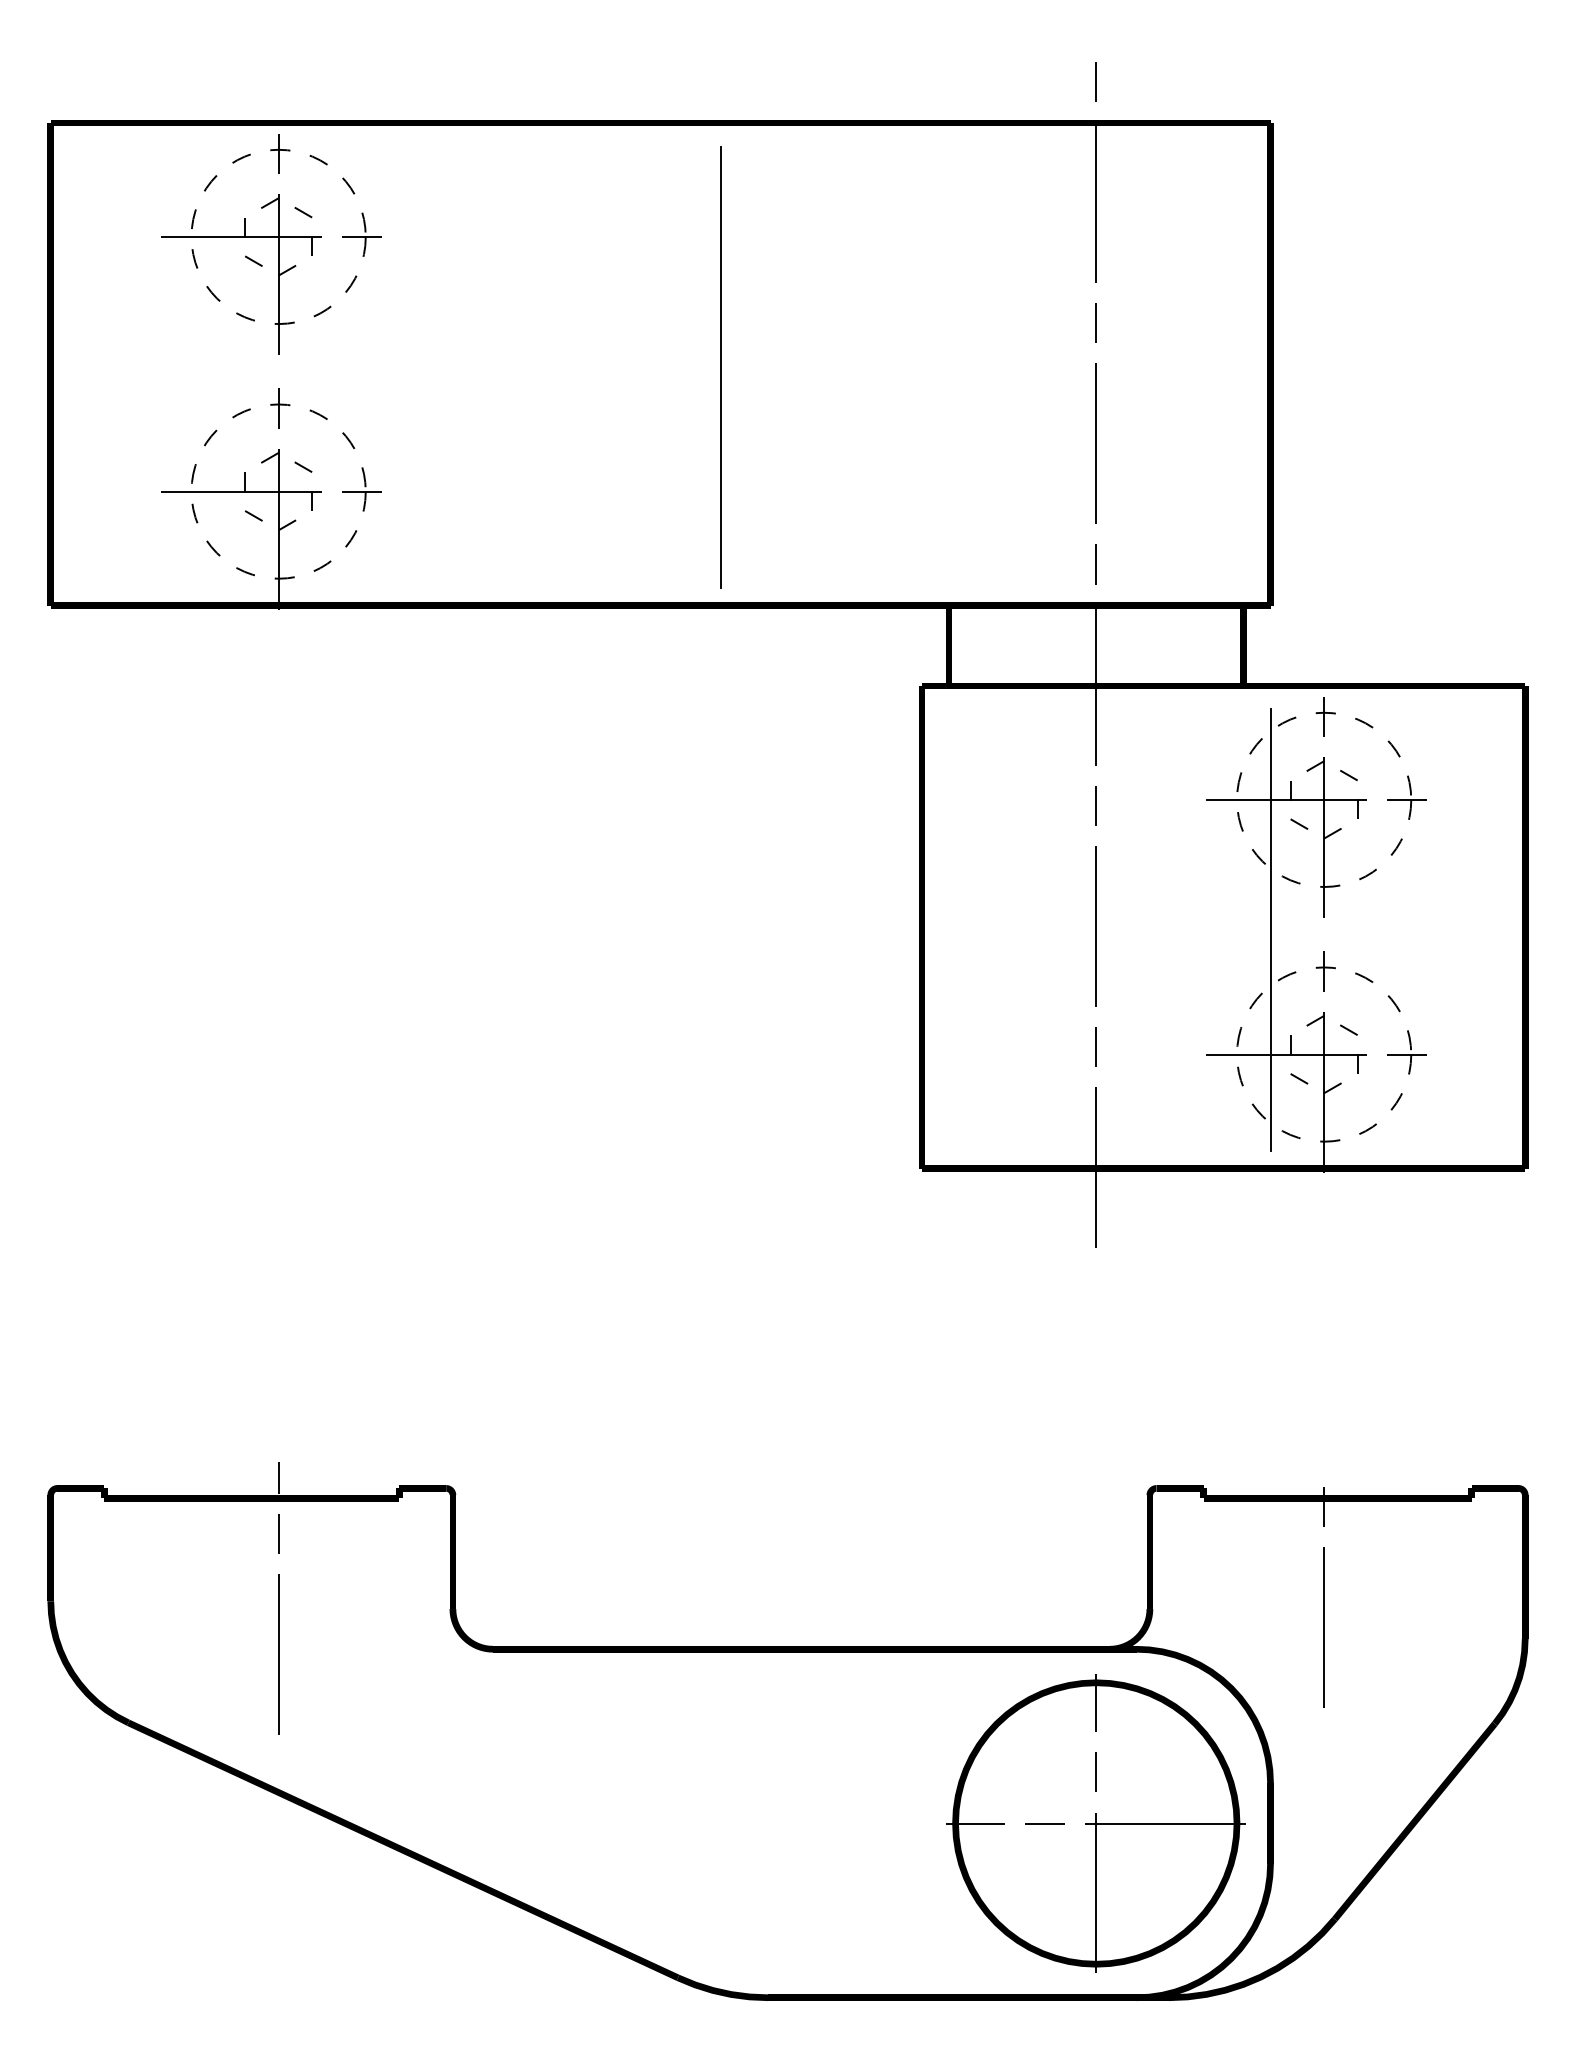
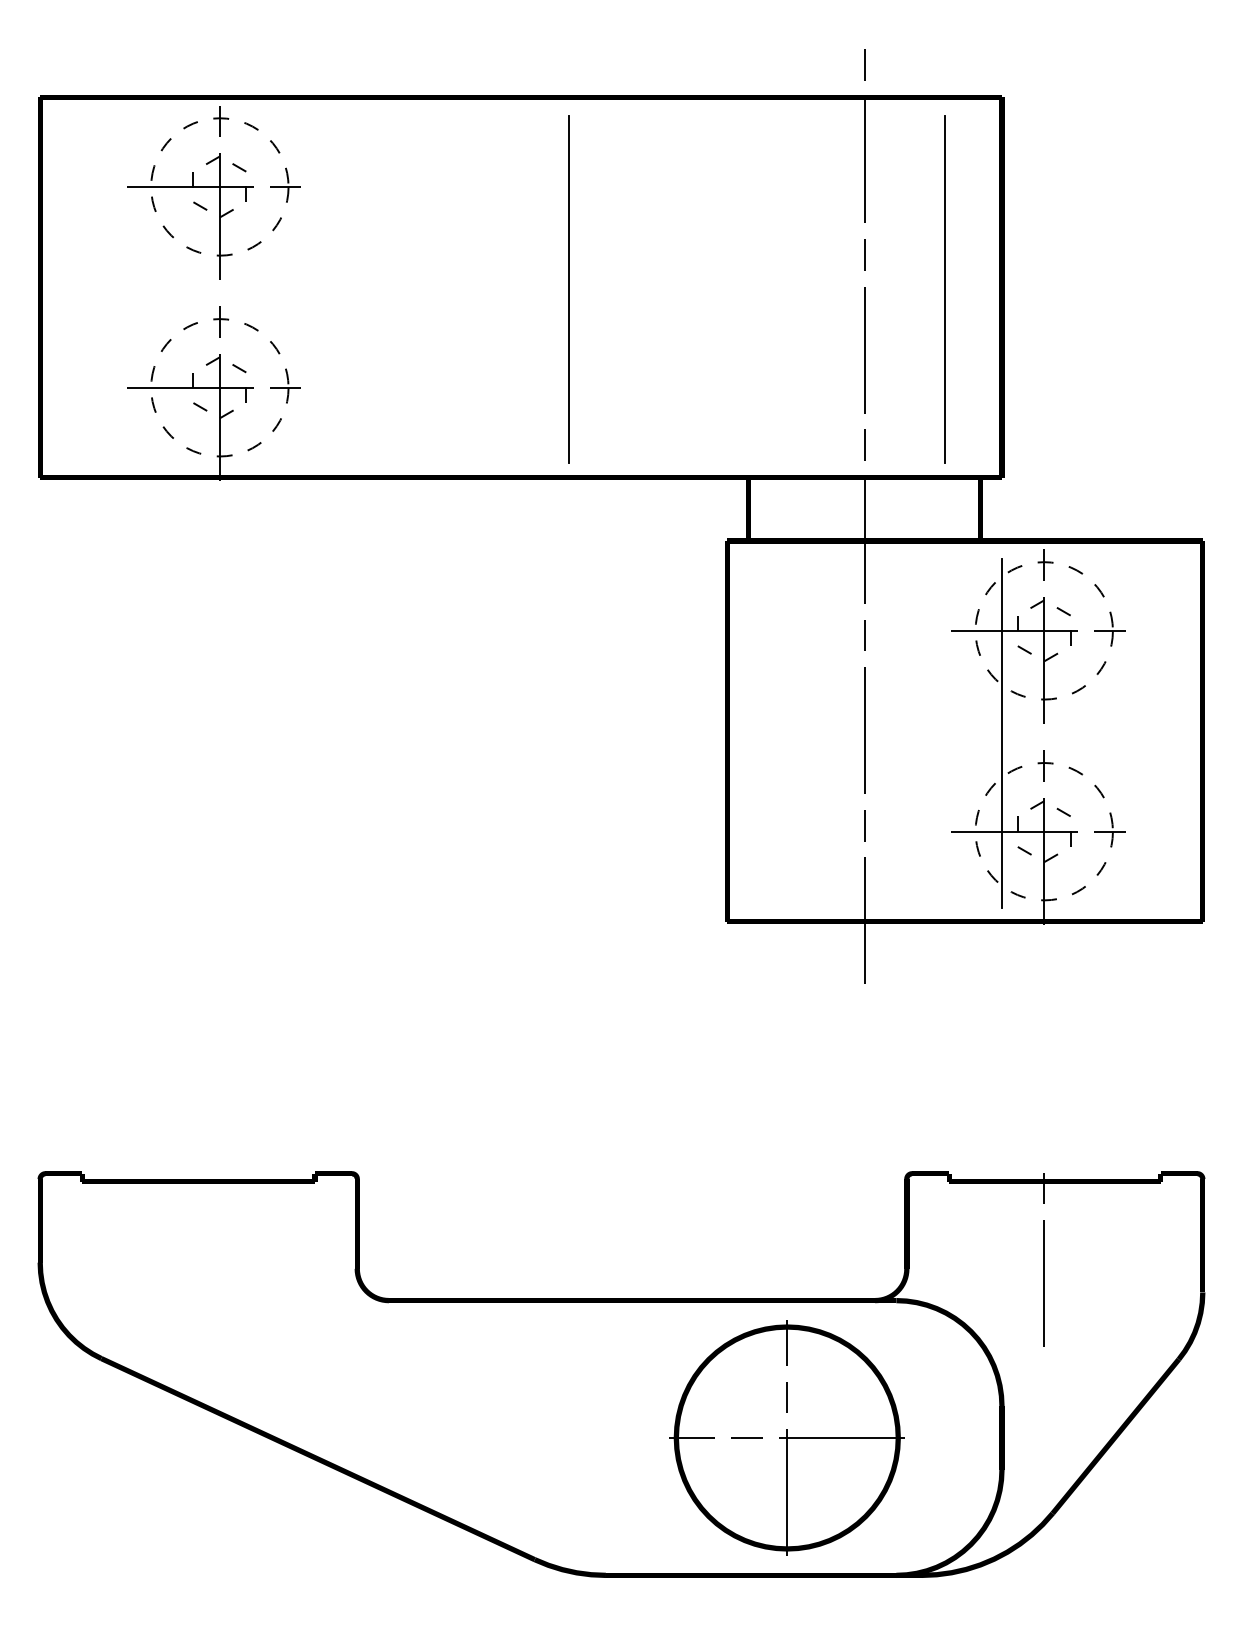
line: (1197, 367) -> (944, 289), added
line: (278, 1598) -> (219, 1260), removed
part: (1095, 1823) -> (786, 1437), moved

